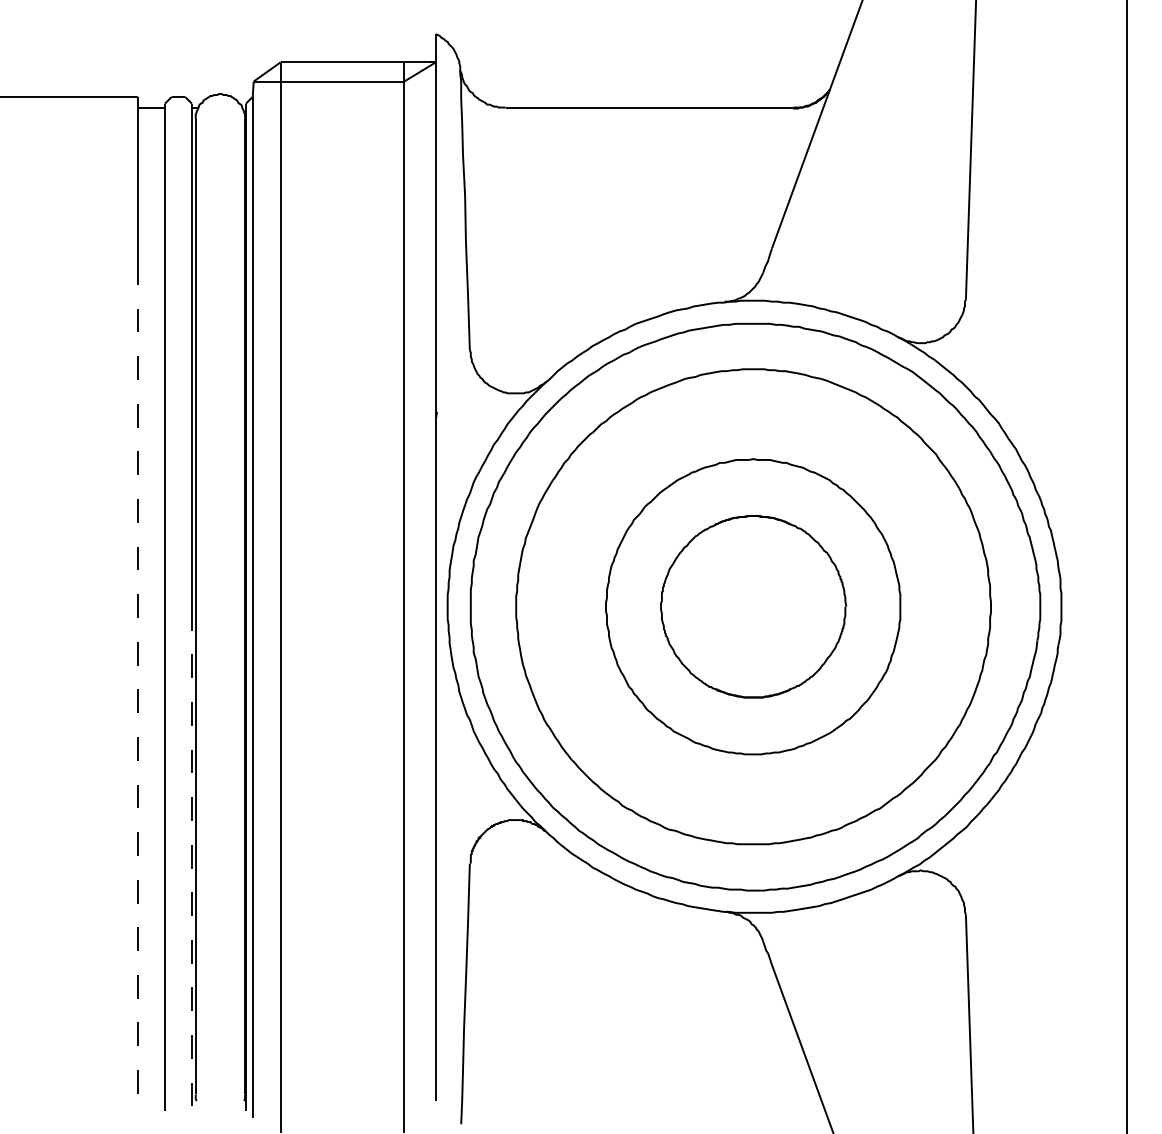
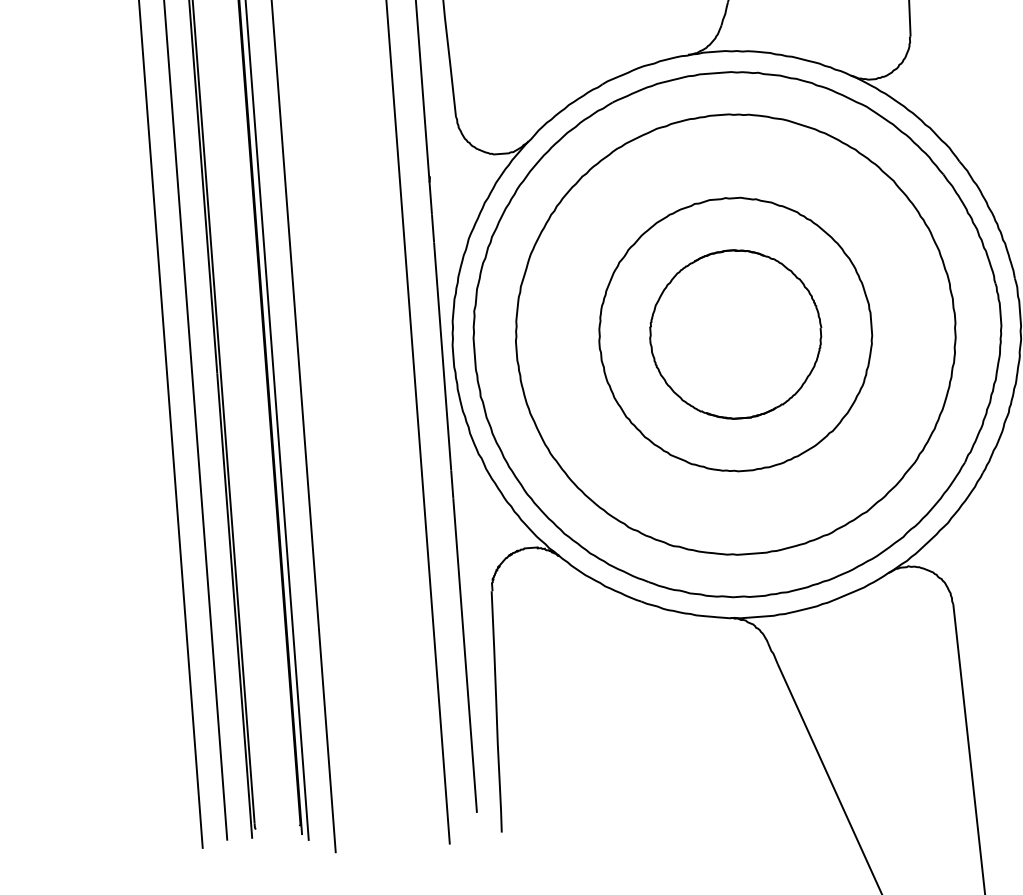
line: (137, 689) -> (172, 453), dashed -> solid
line: (191, 858) -> (234, 605), dashed -> solid

